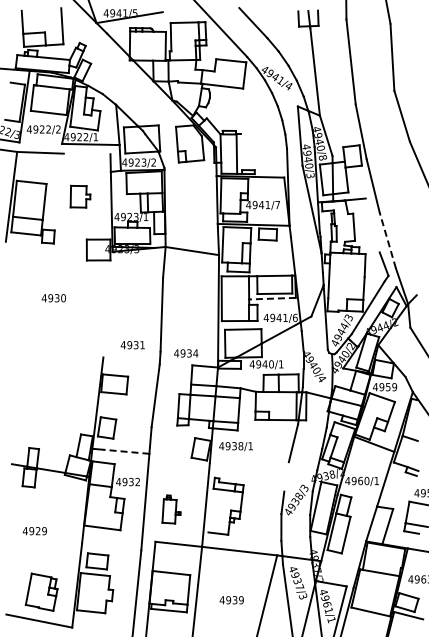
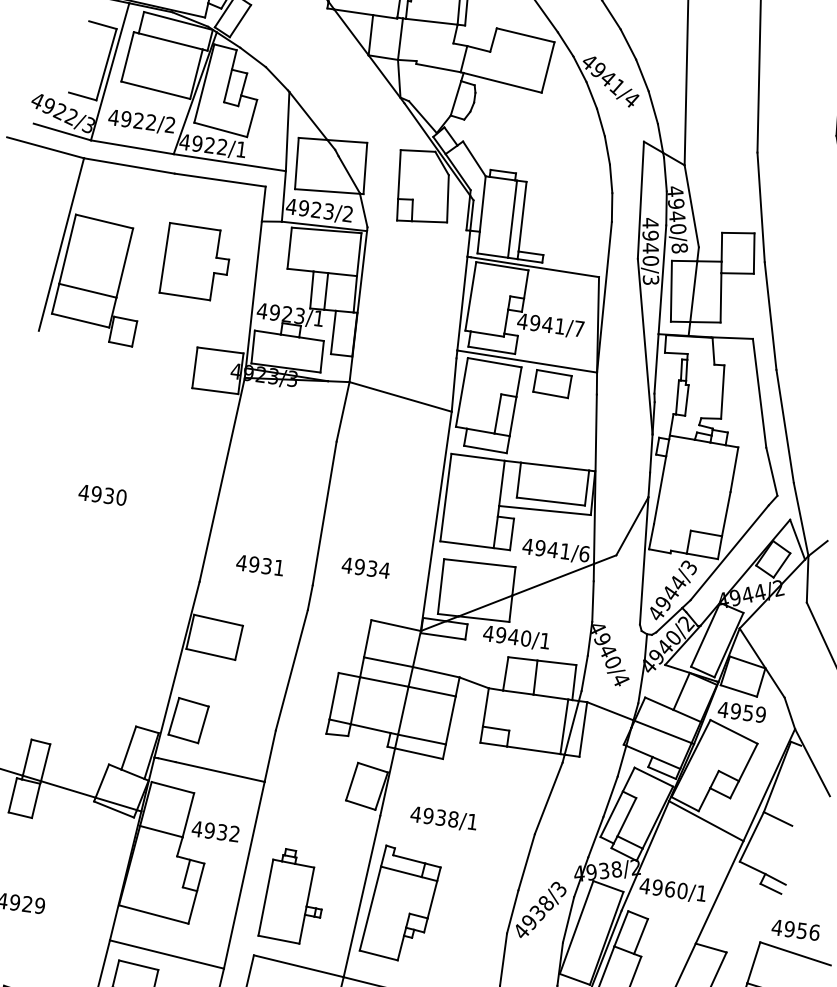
line: (40, 142) -> (132, 145), added
line: (241, 152) -> (522, 217), added
line: (86, 153) -> (219, 179), added
part: (80, 196) -> (196, 261), size x1.67
line: (372, 225) -> (759, 393), added
line: (387, 239) -> (784, 424), dashed -> solid
text: (53, 298) -> (101, 495), moved
line: (272, 298) -> (545, 510), dashed -> solid
line: (107, 304) -> (221, 479), added
text: (186, 353) -> (366, 568), moved
text: (235, 446) -> (442, 818), moved
line: (125, 451) -> (218, 771), dashed -> solid
line: (286, 476) -> (526, 861), added
part: (171, 509) -> (293, 896), size x1.67
line: (210, 510) -> (369, 908), added
line: (111, 546) -> (166, 953), added

